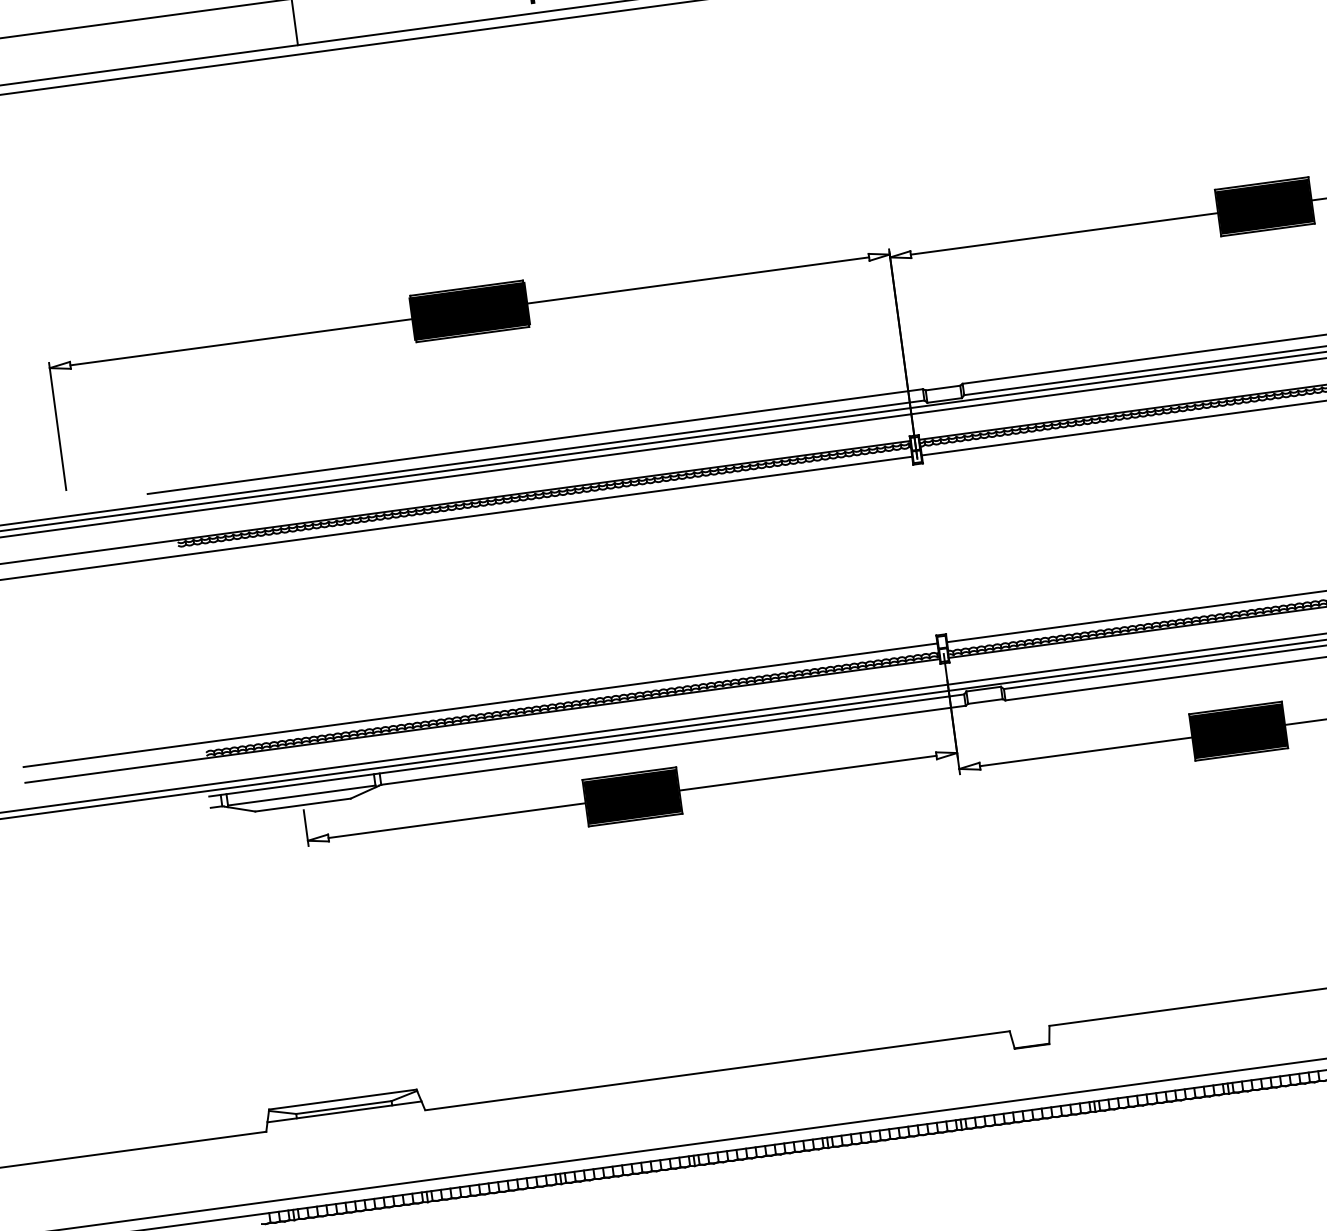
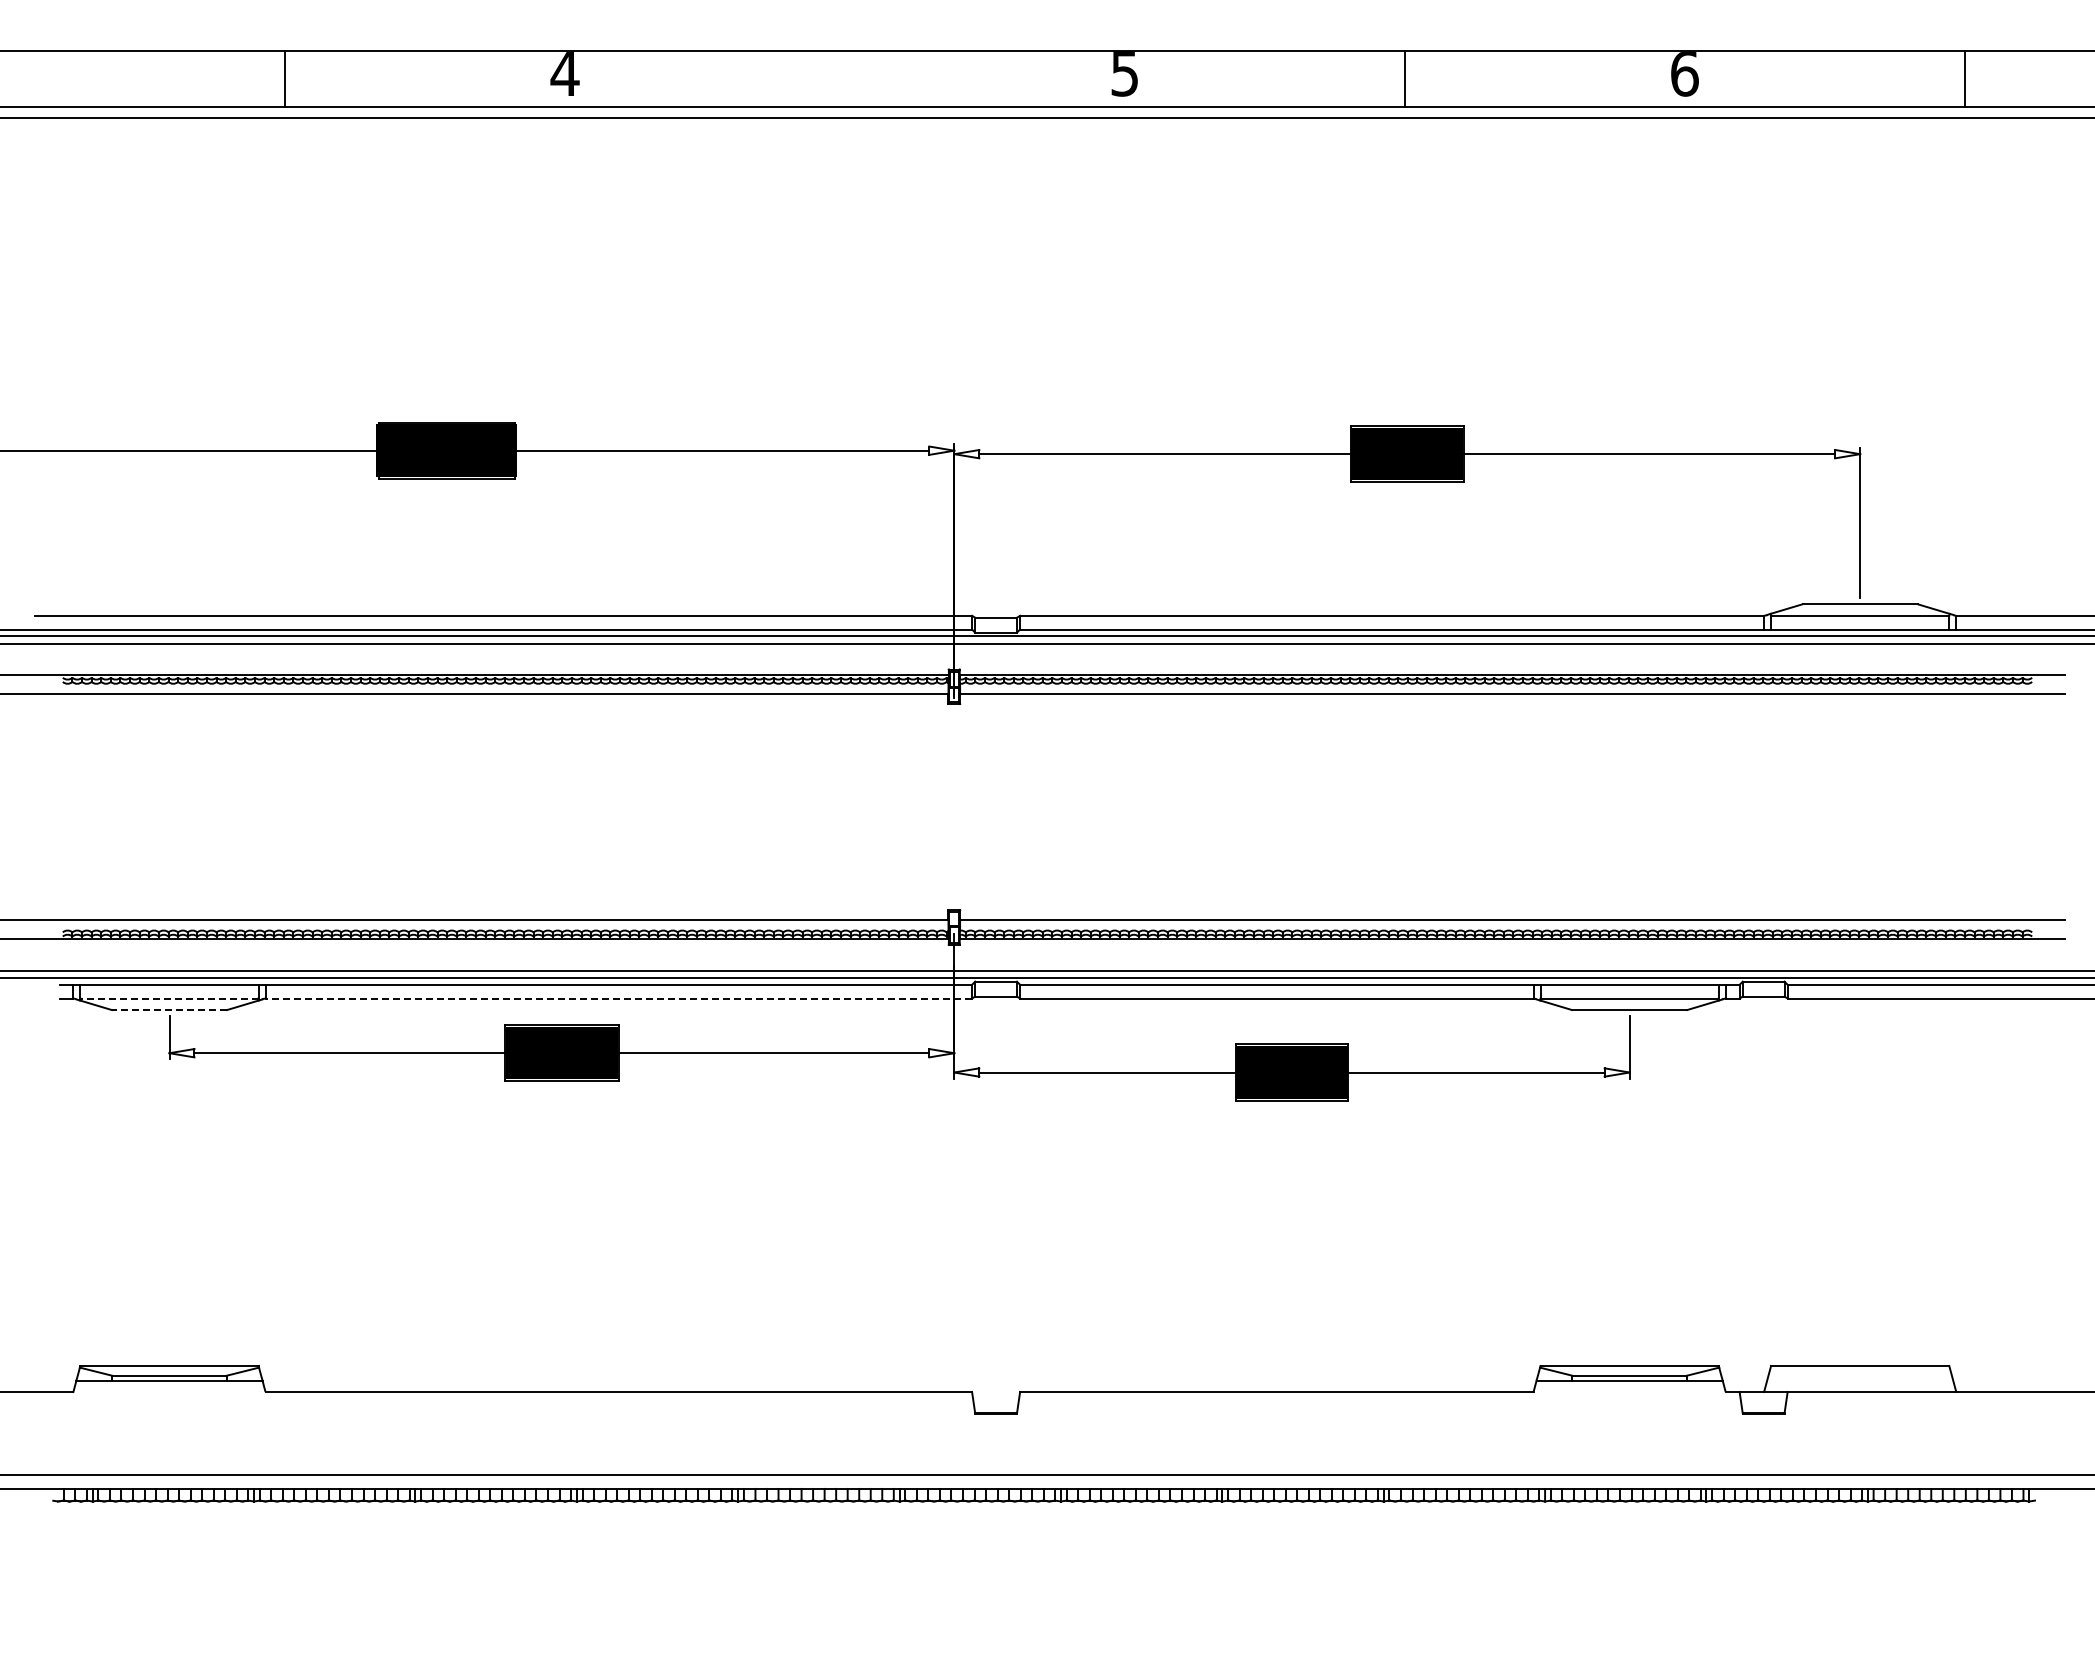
line: (673, 745) -> (618, 998), solid -> dashed
line: (300, 795) -> (168, 998), solid -> dashed
line: (303, 805) -> (169, 1010), solid -> dashed

